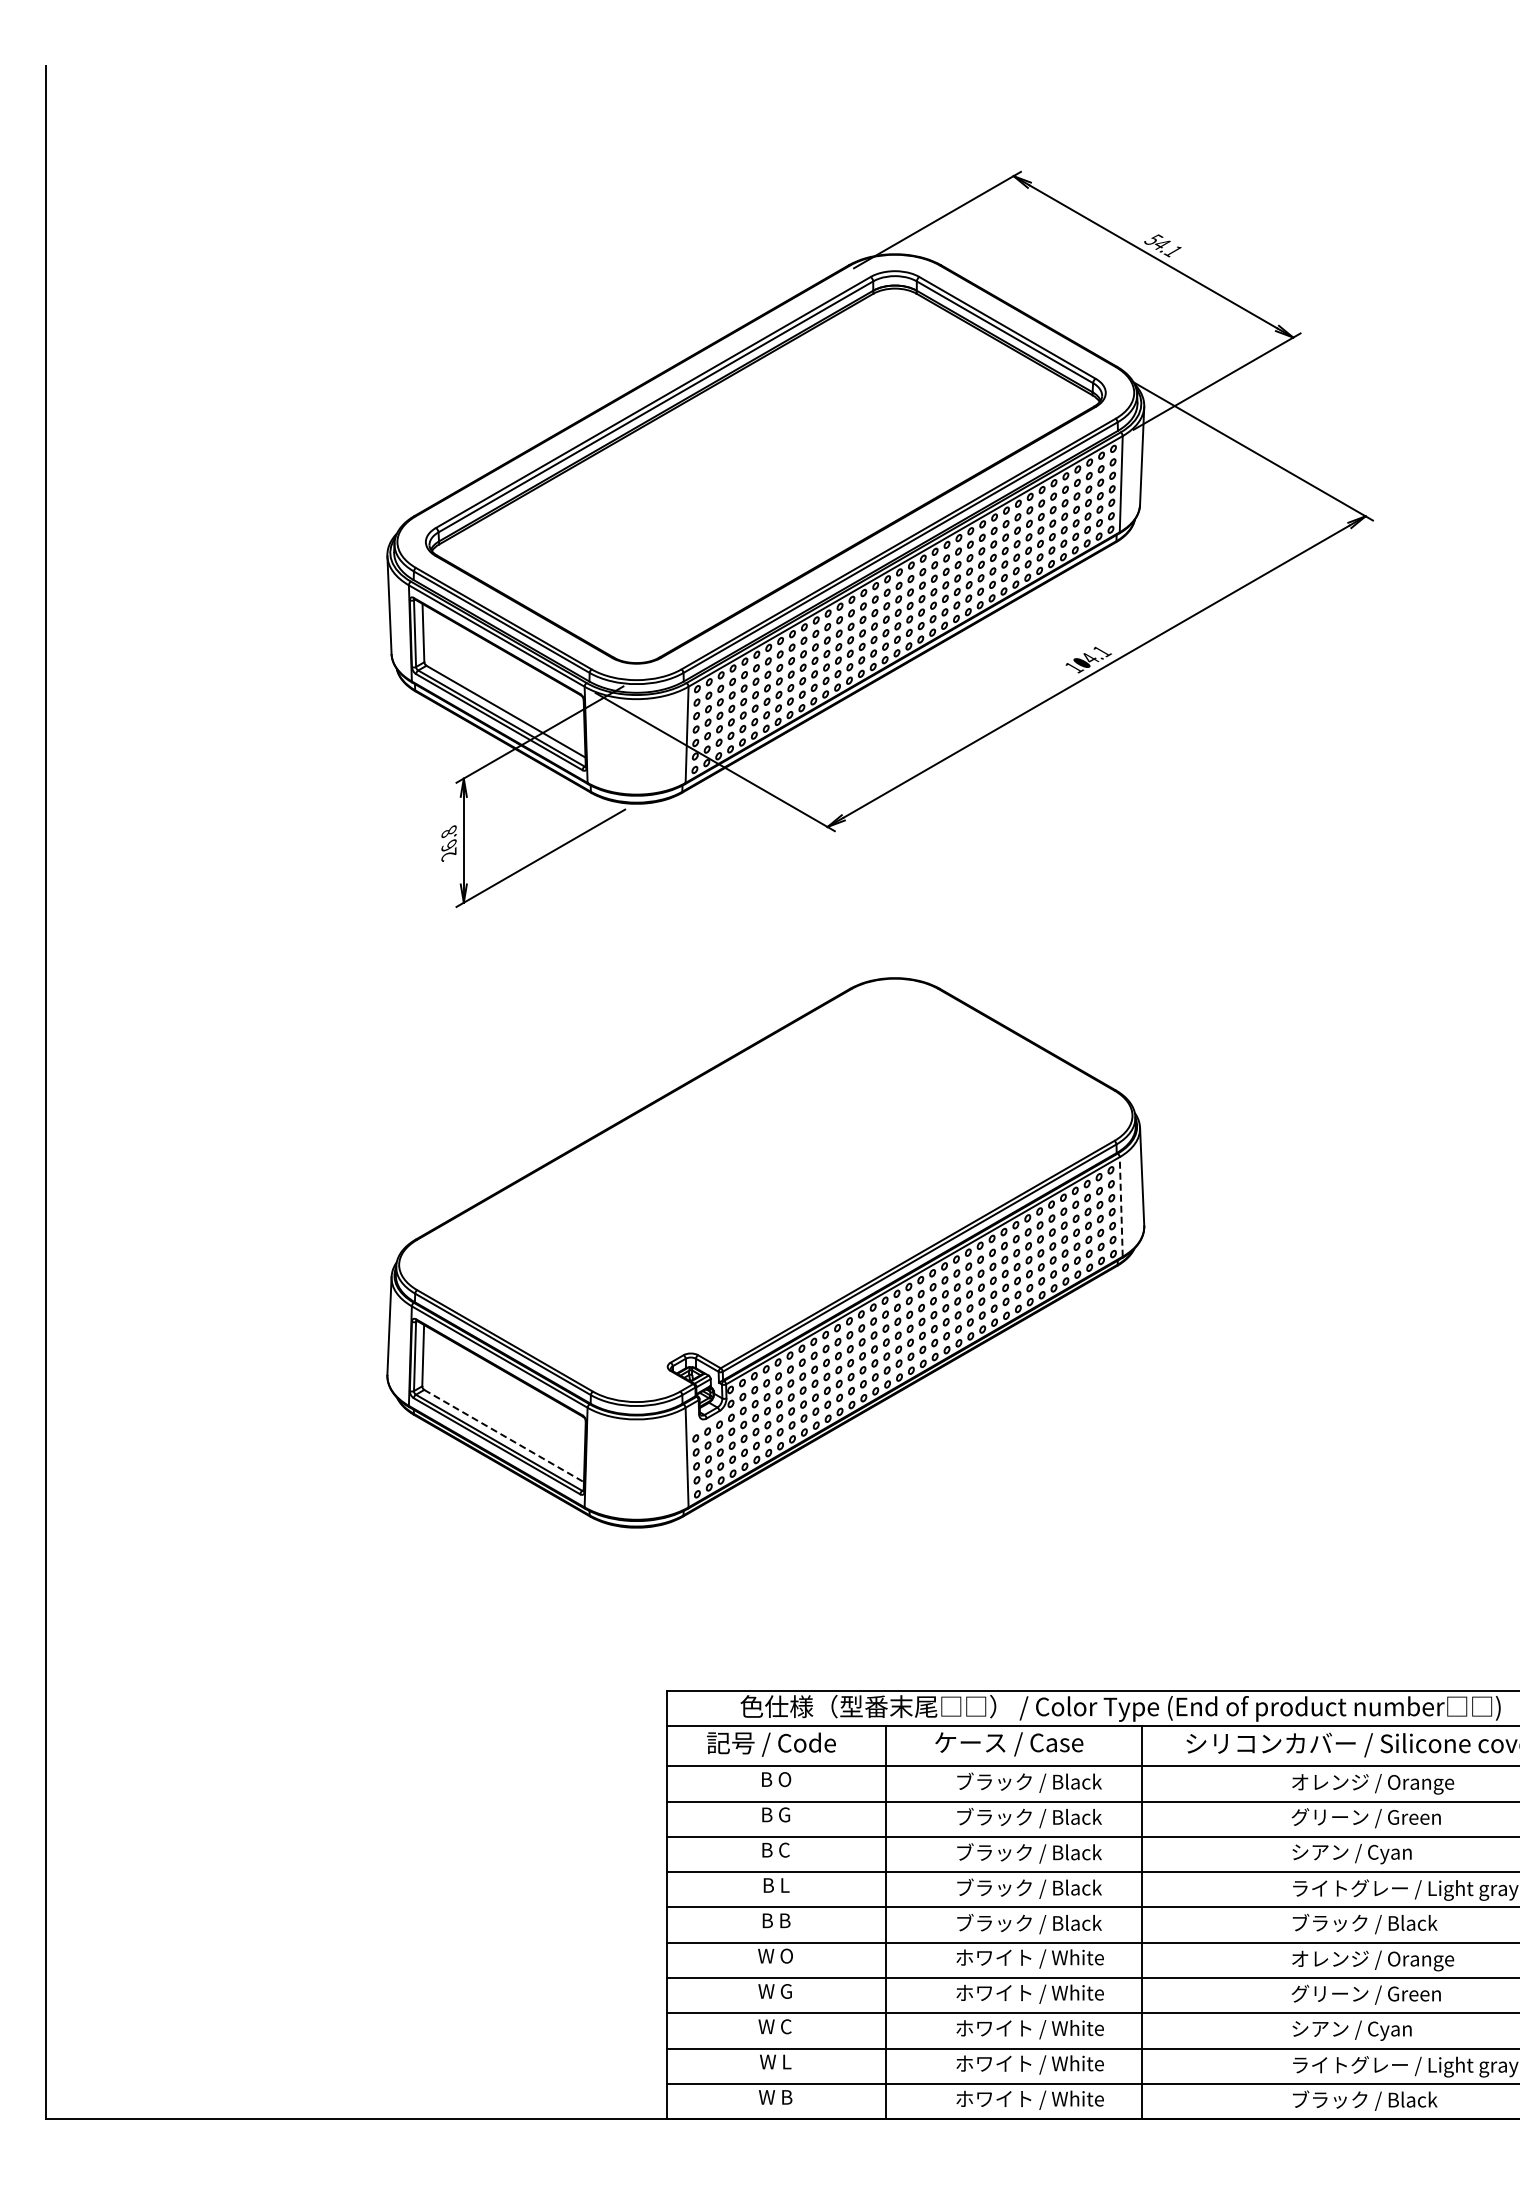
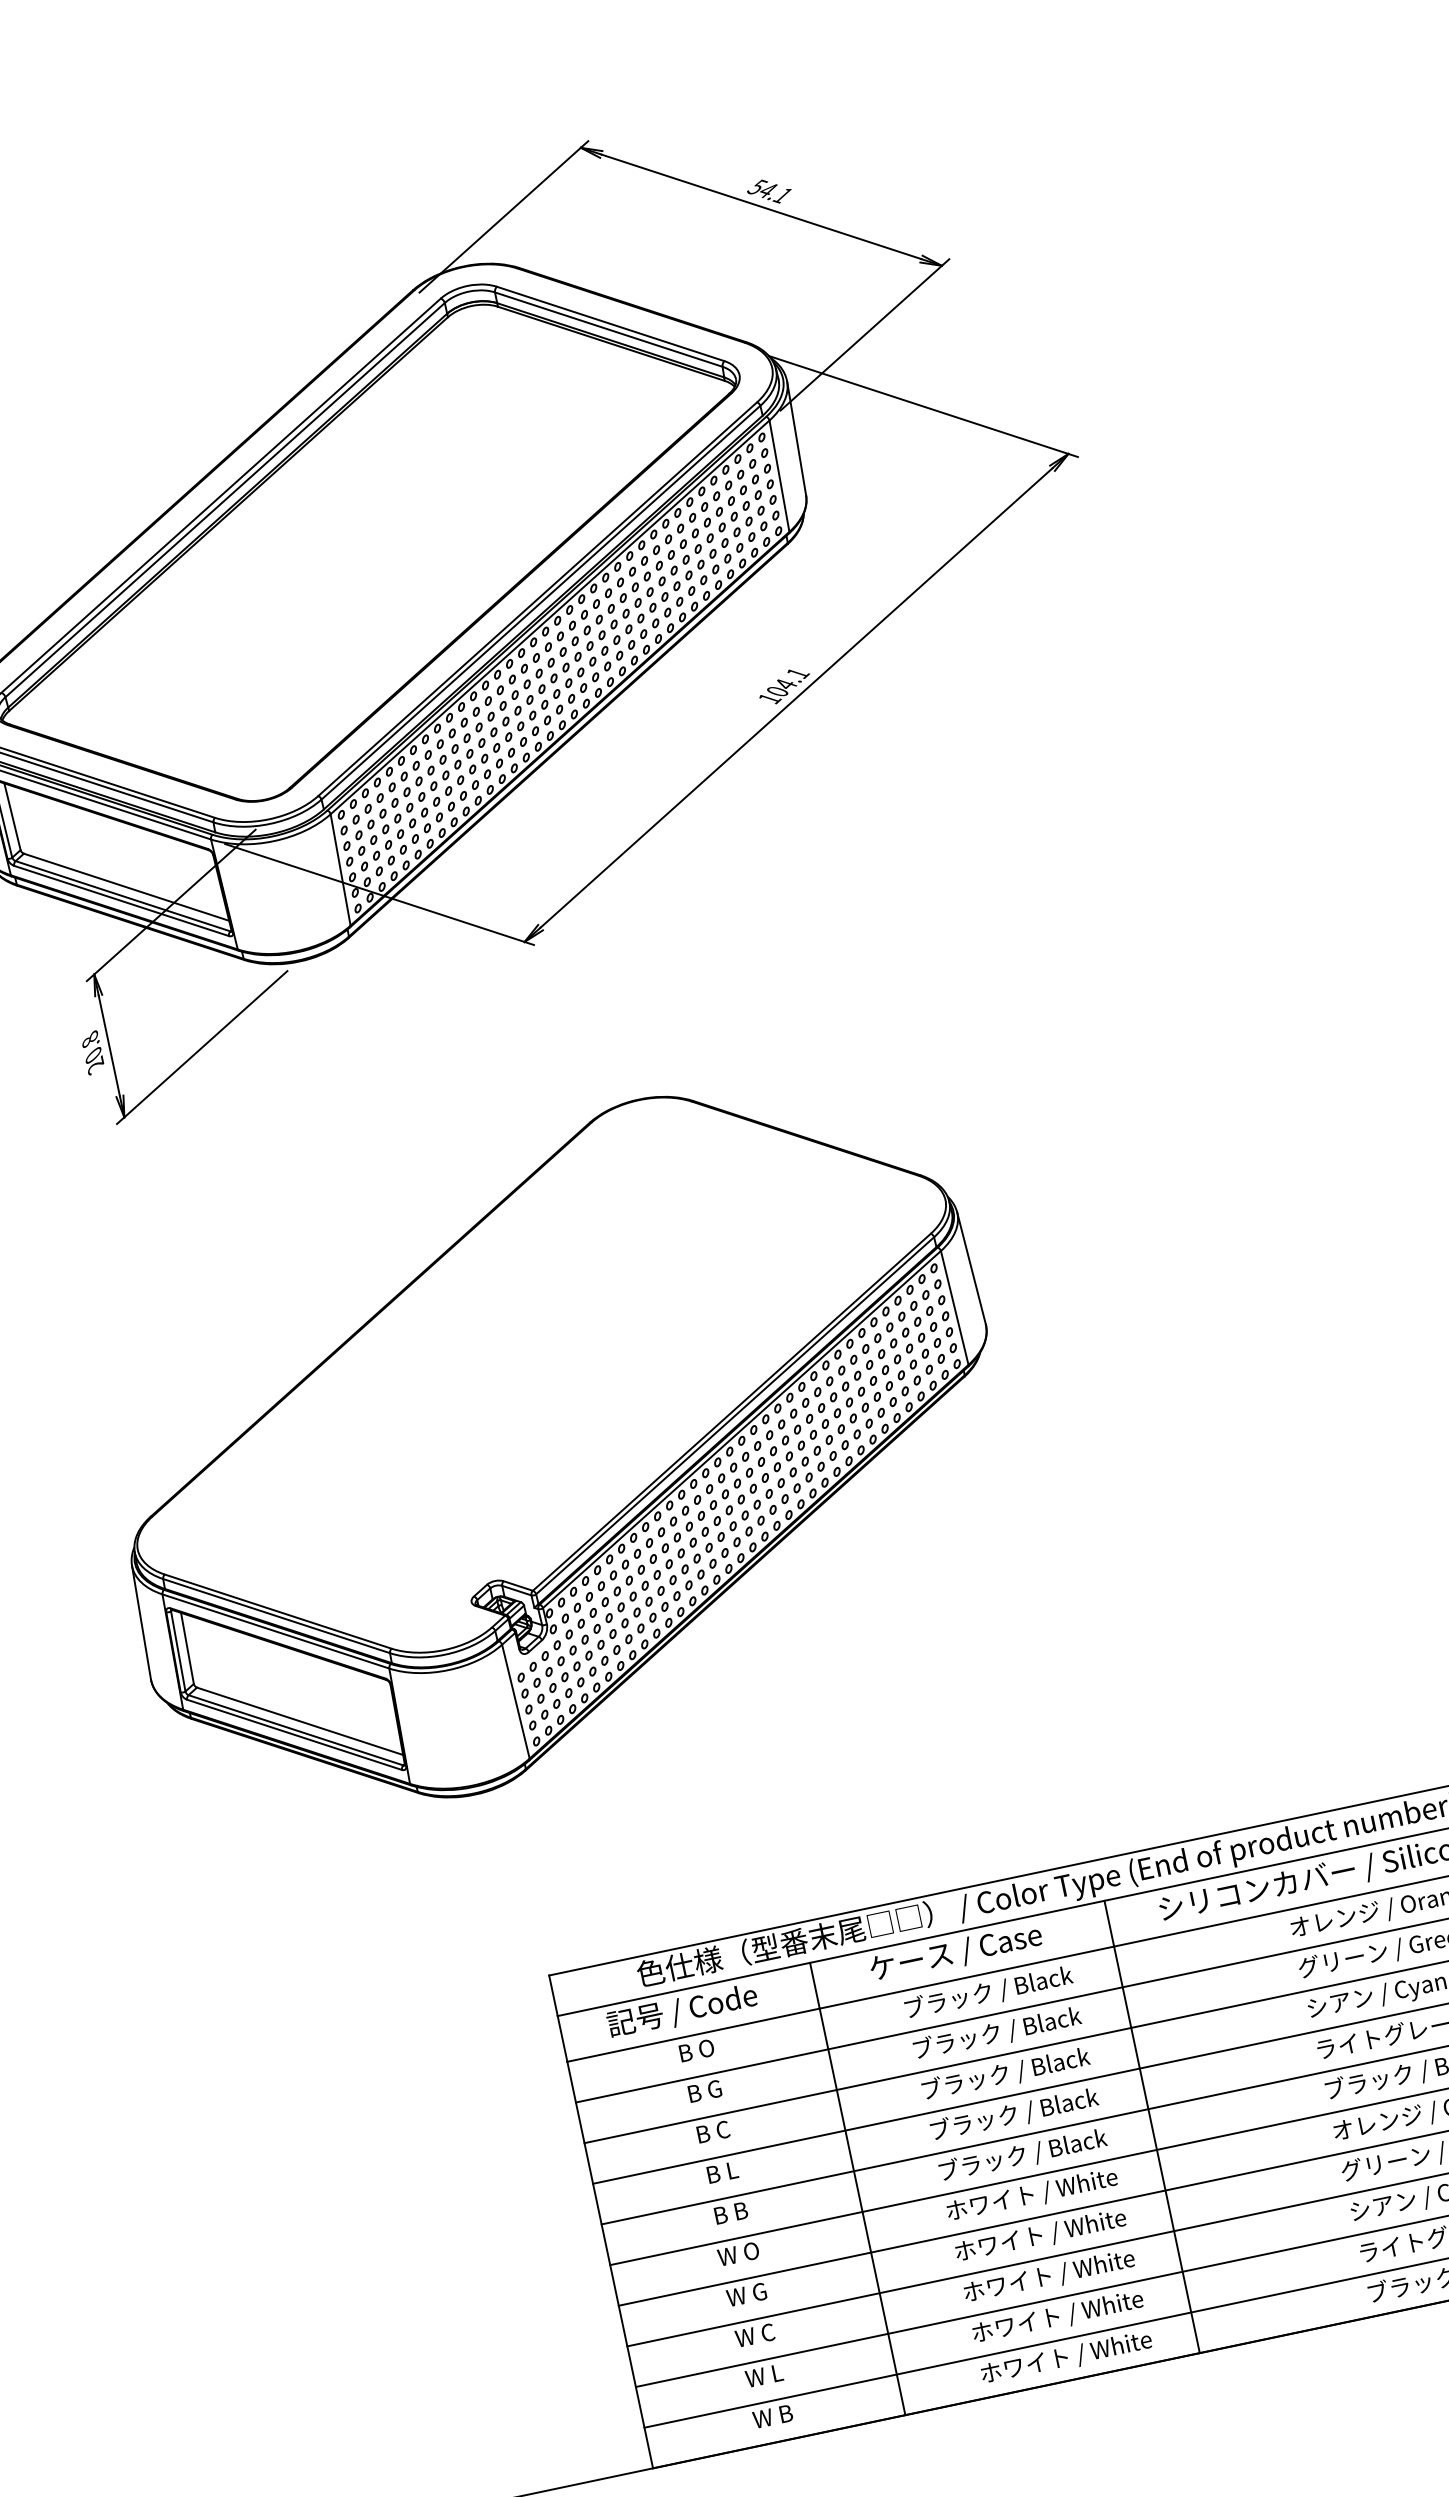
text: (448, 845) -> (92, 1055), 26.8 -> 20.8
line: (1121, 1206) -> (954, 1307), dashed -> solid
line: (504, 1436) -> (300, 1721), dashed -> solid

